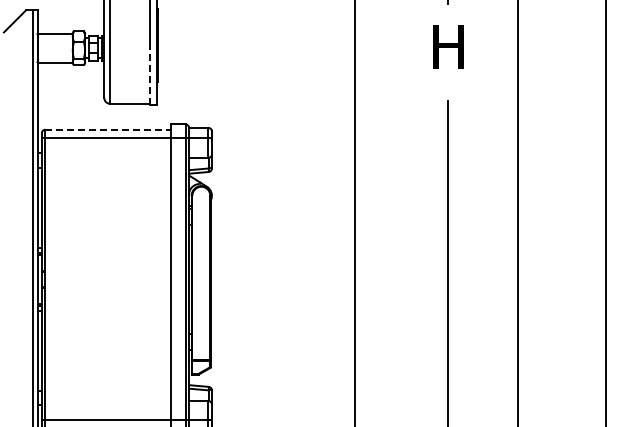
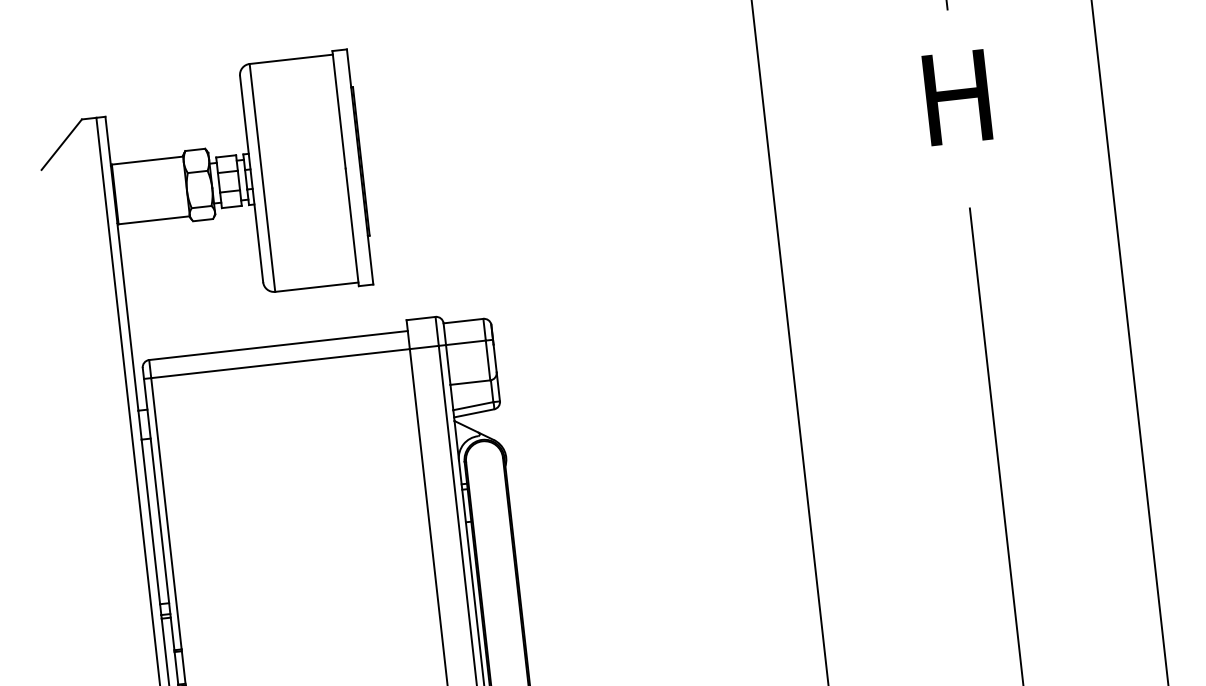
line: (150, 76) -> (352, 226), dashed -> solid
line: (108, 129) -> (278, 345), dashed -> solid

